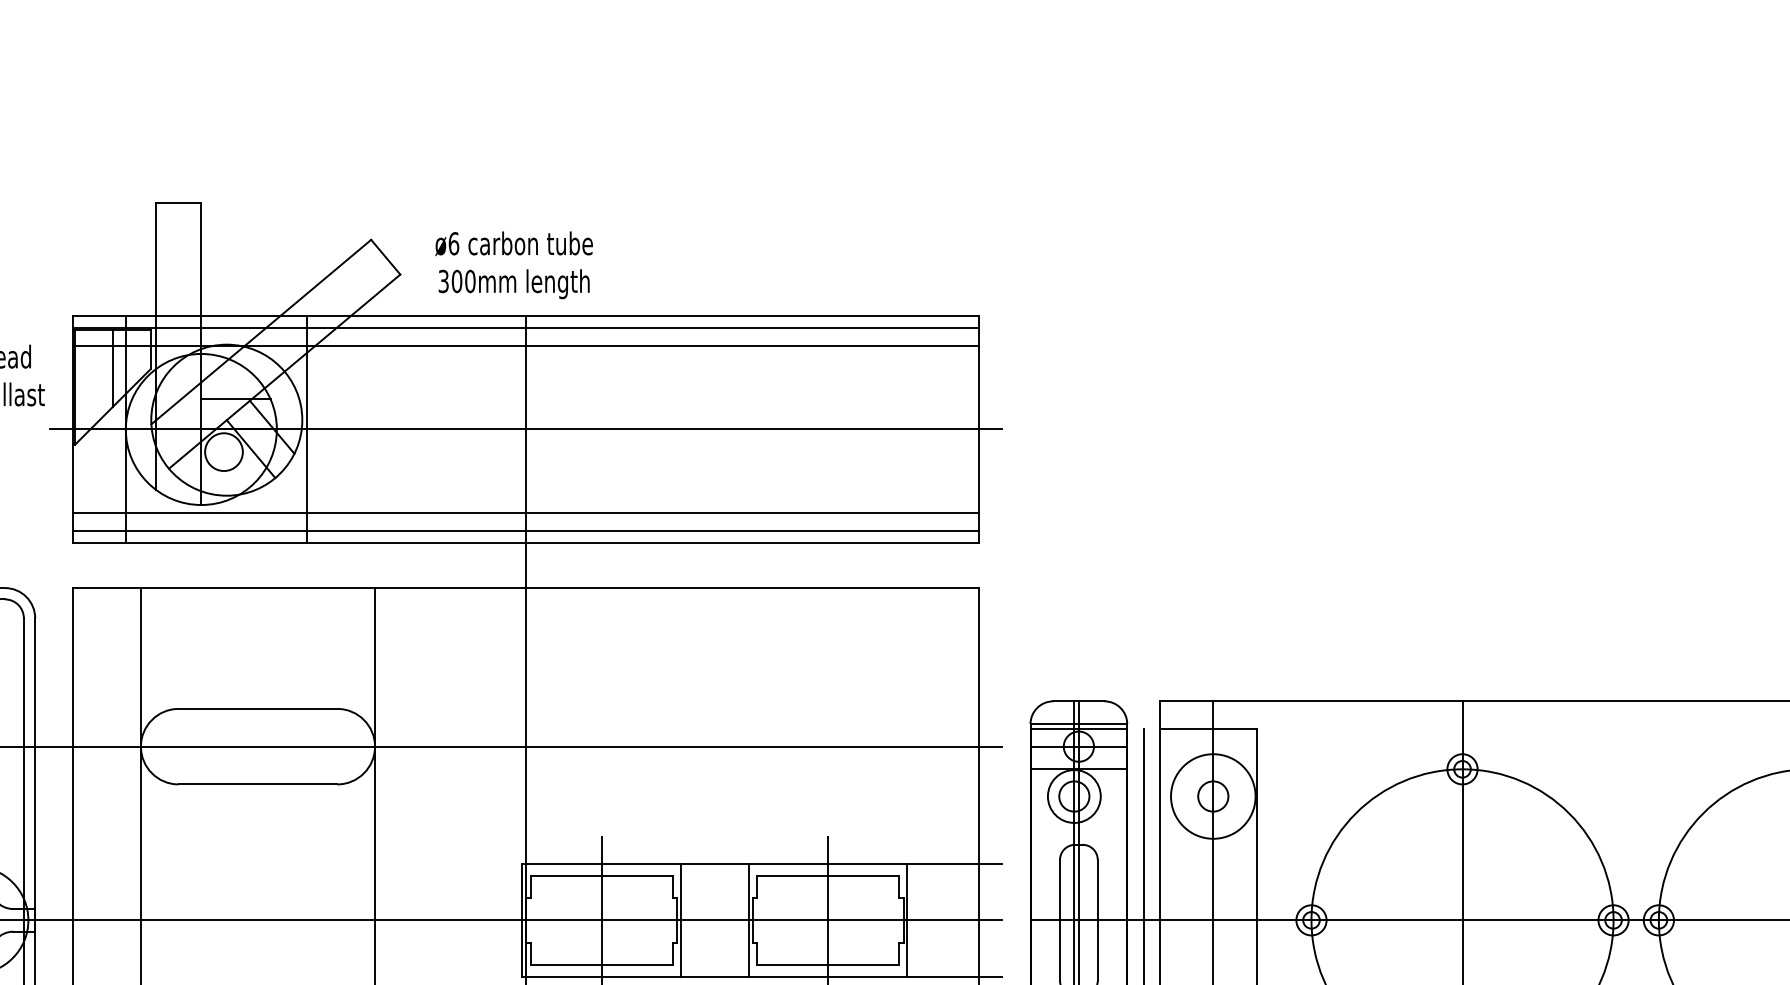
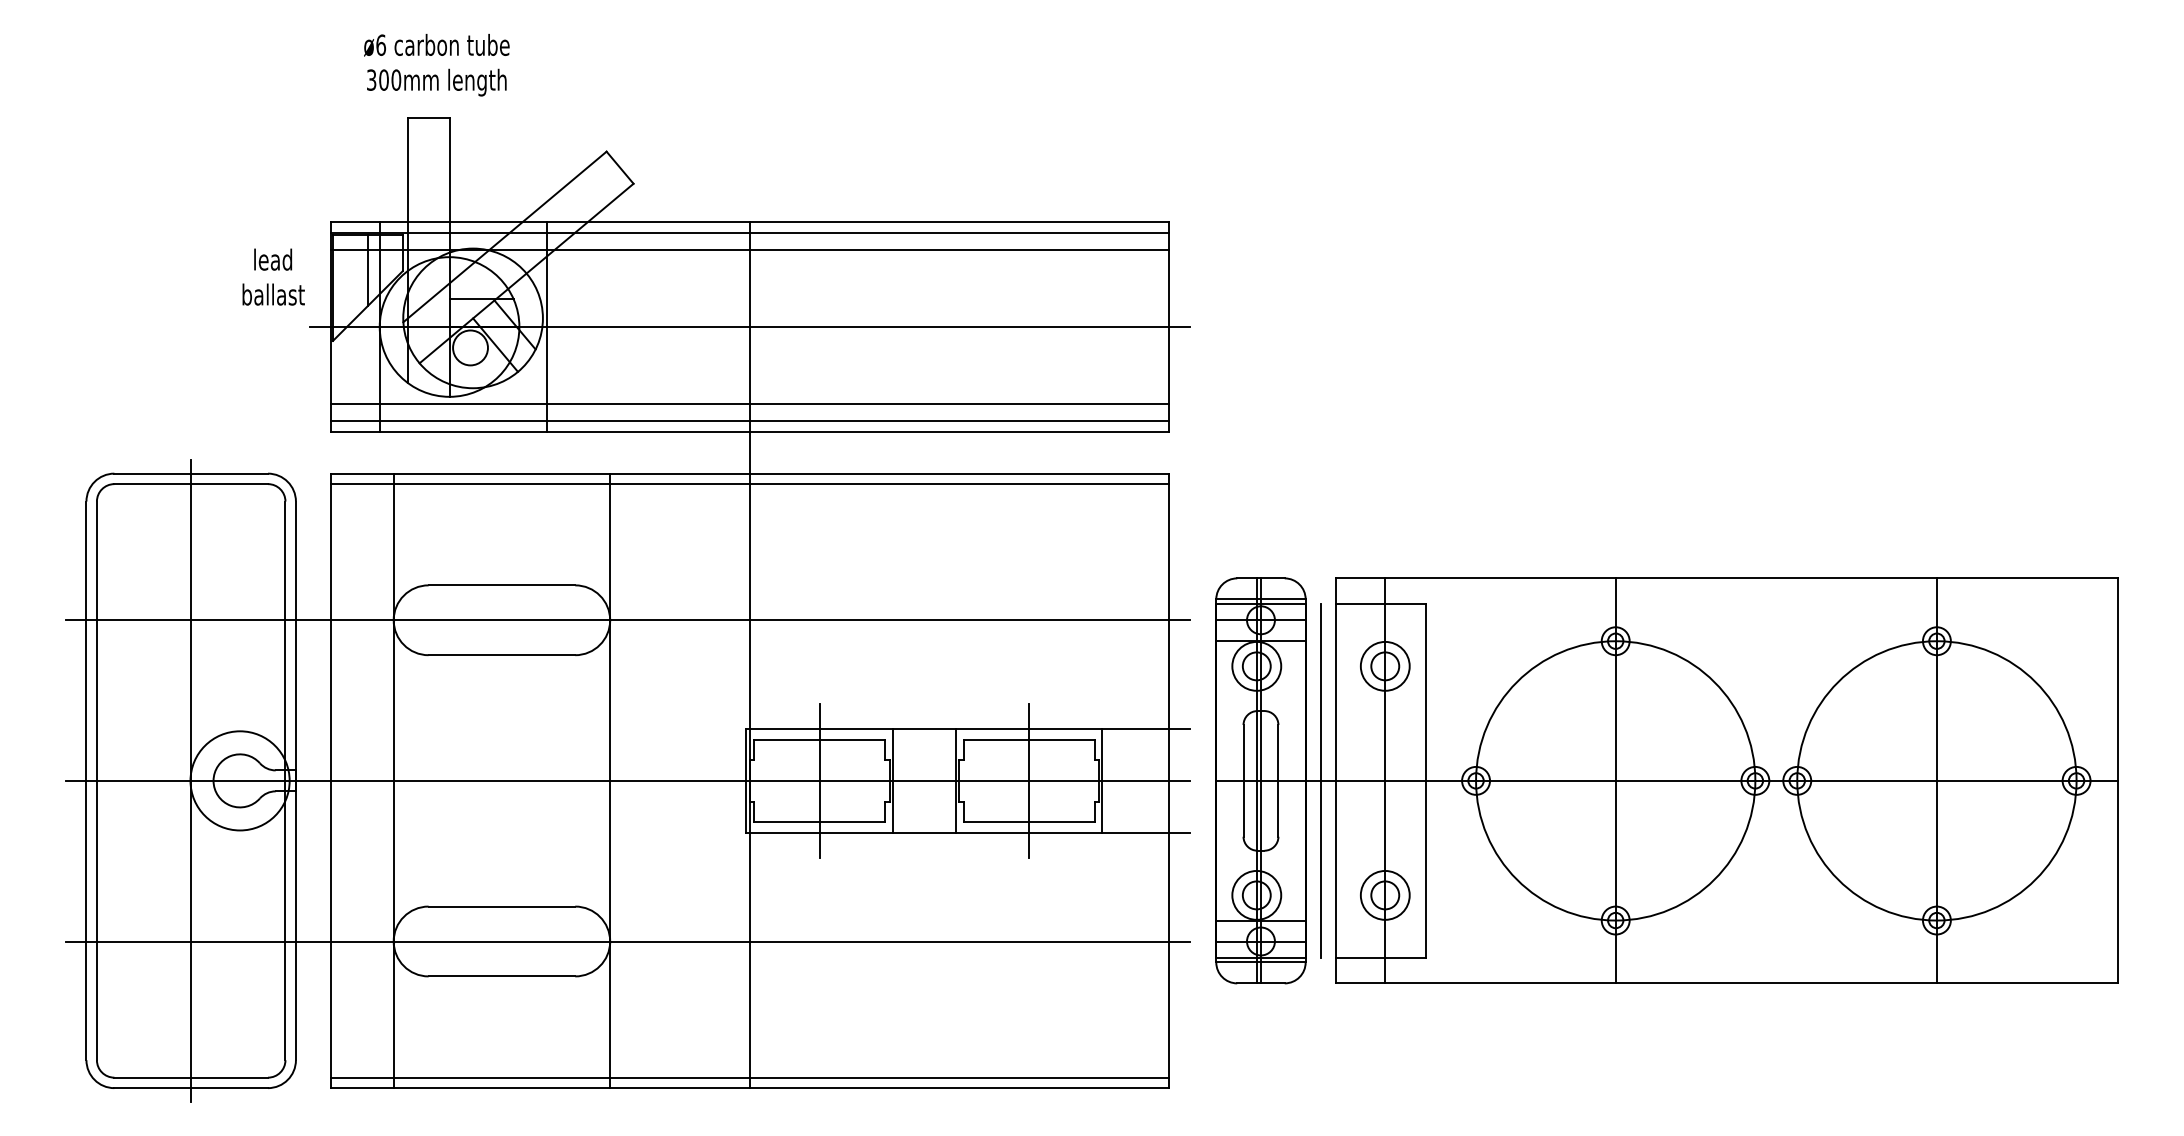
text: (513, 265) -> (436, 65), moved
line: (525, 599) -> (749, 484), added
circle: (1212, 795) -> (1384, 665), size x0.62

